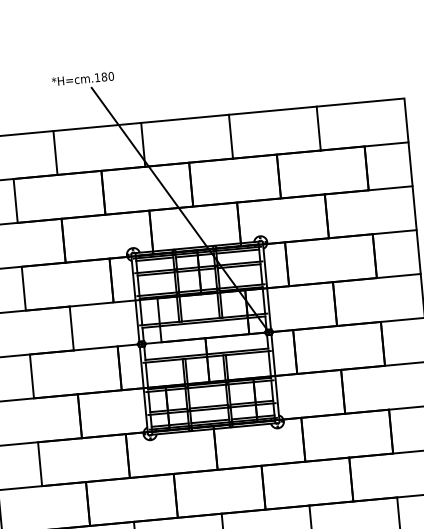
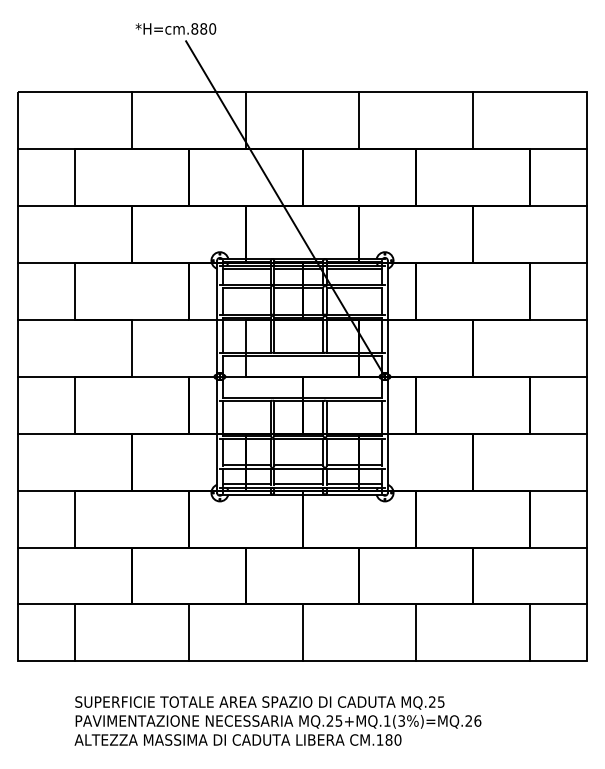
text: (97, 77) -> (194, 28), *H=cm.180 -> *H=cm.880

